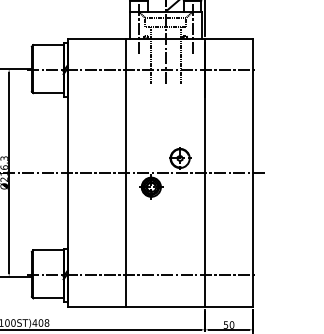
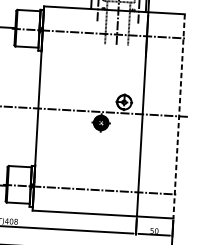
line: (126, 172) -> (82, 110), removed
line: (253, 173) -> (179, 116), solid -> dashed

